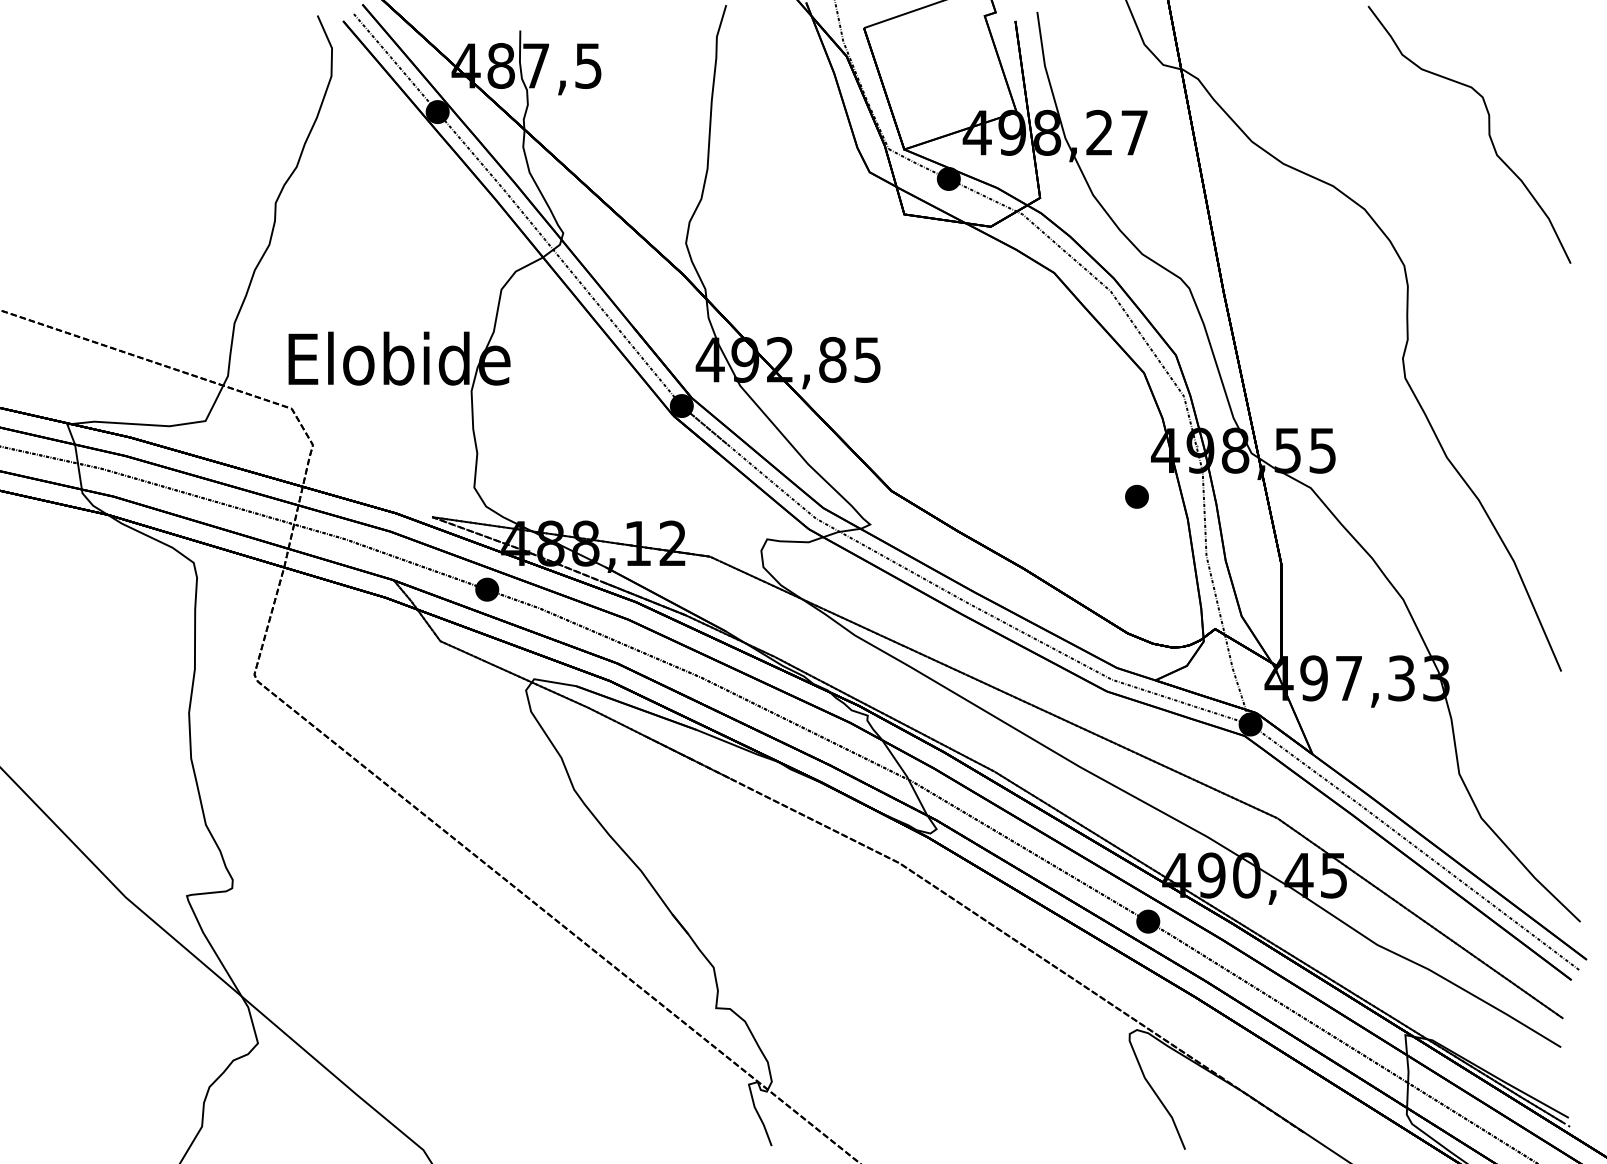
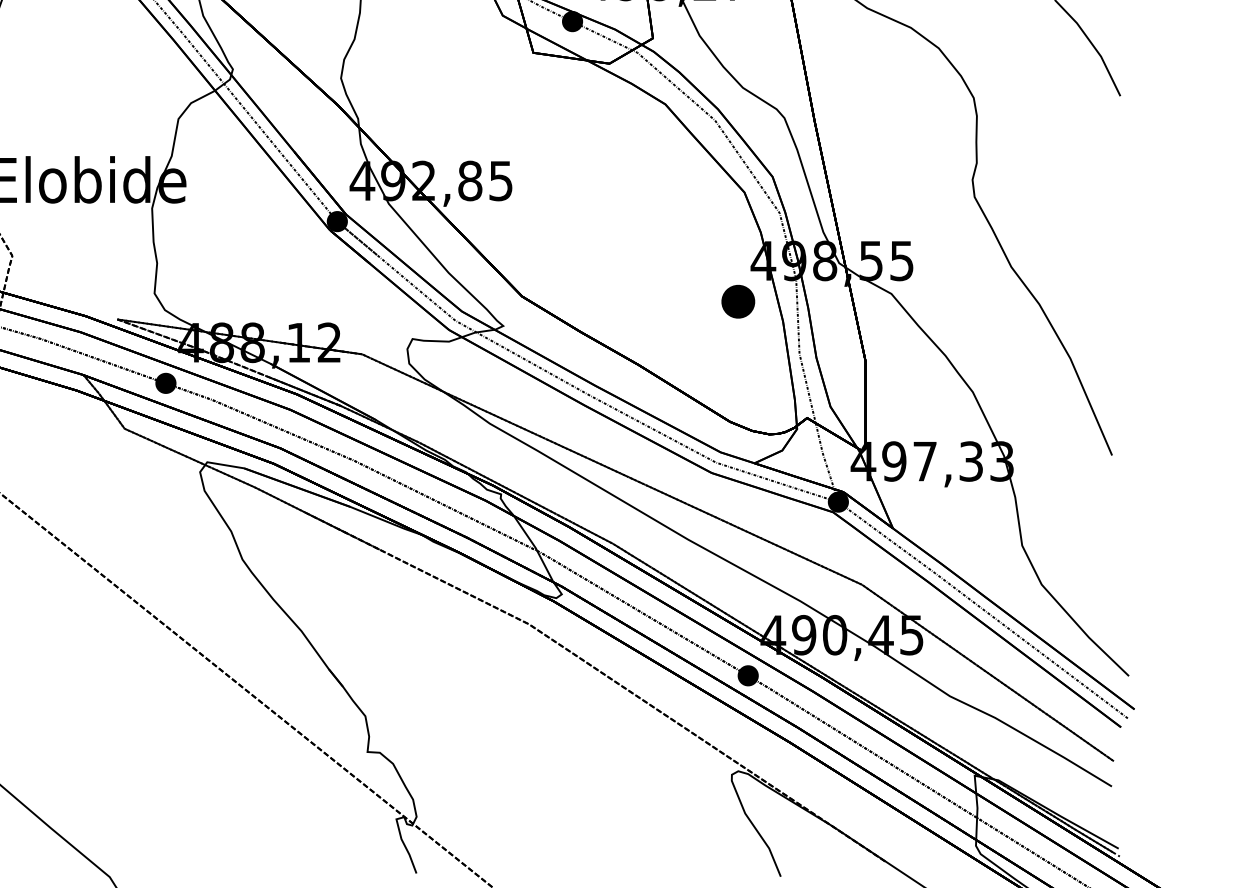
part: (1136, 496) -> (737, 301), size x1.6

